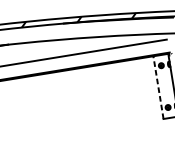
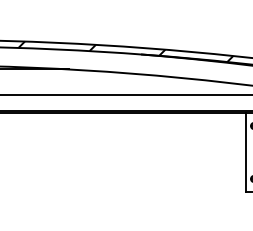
line: (158, 87) -> (246, 152), dashed -> solid

